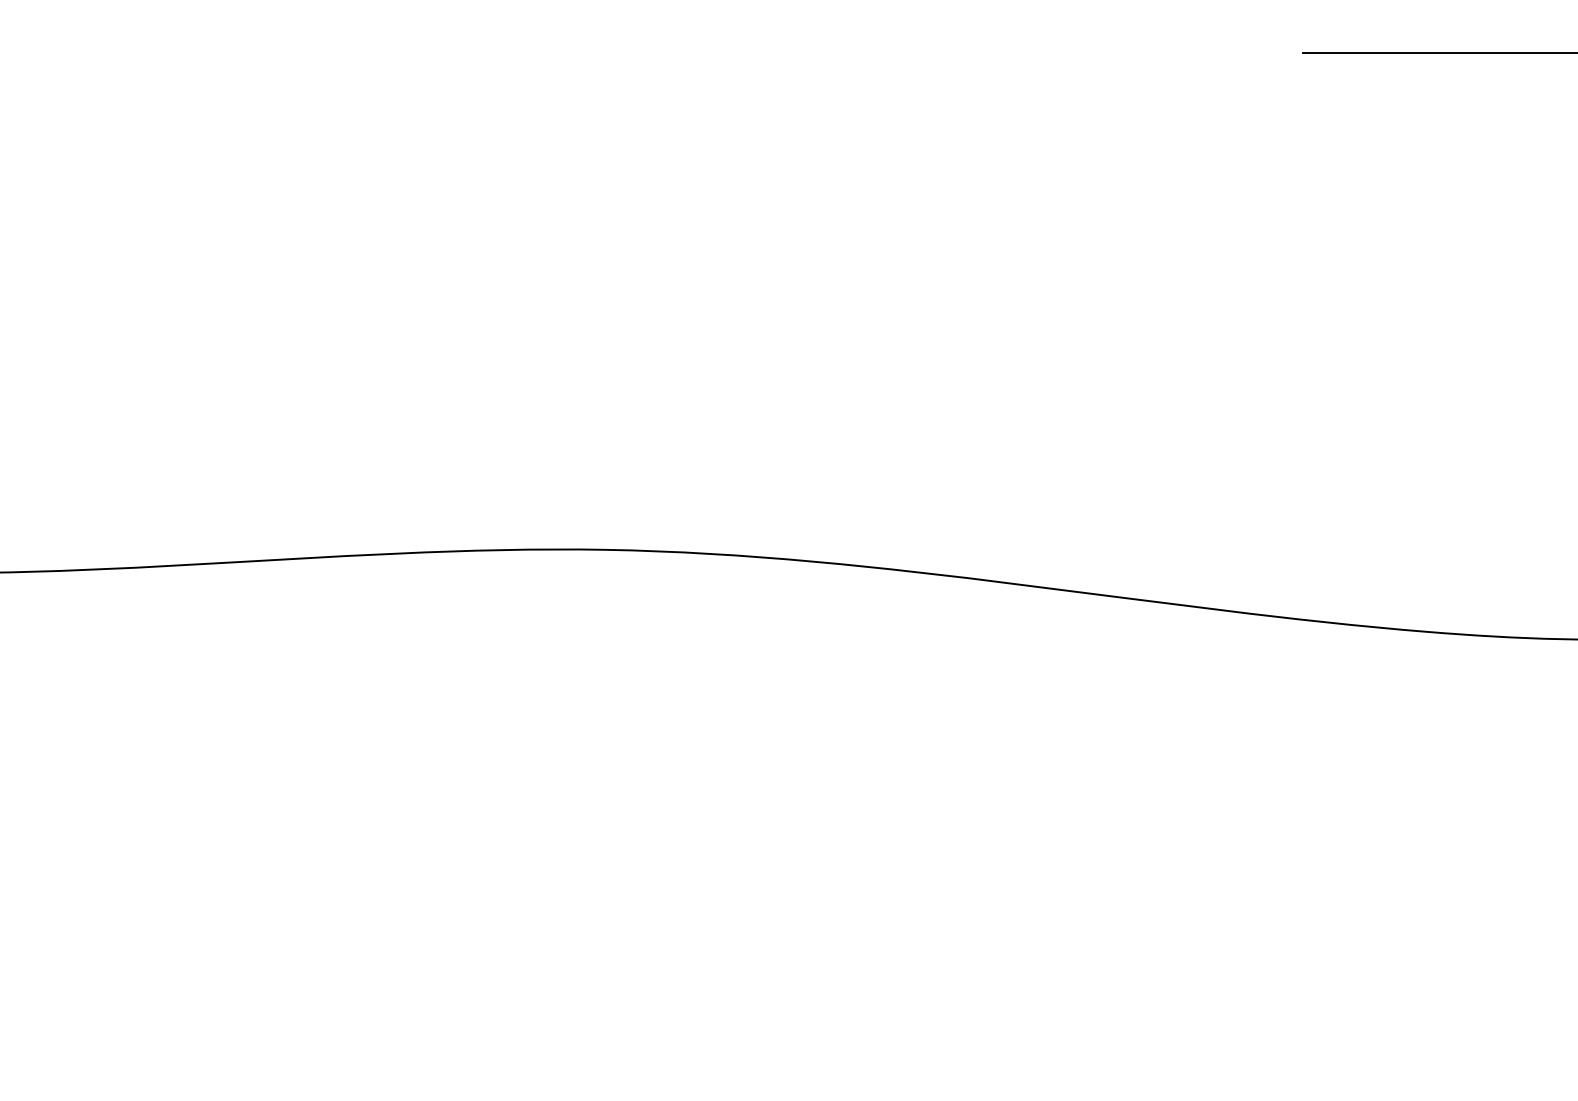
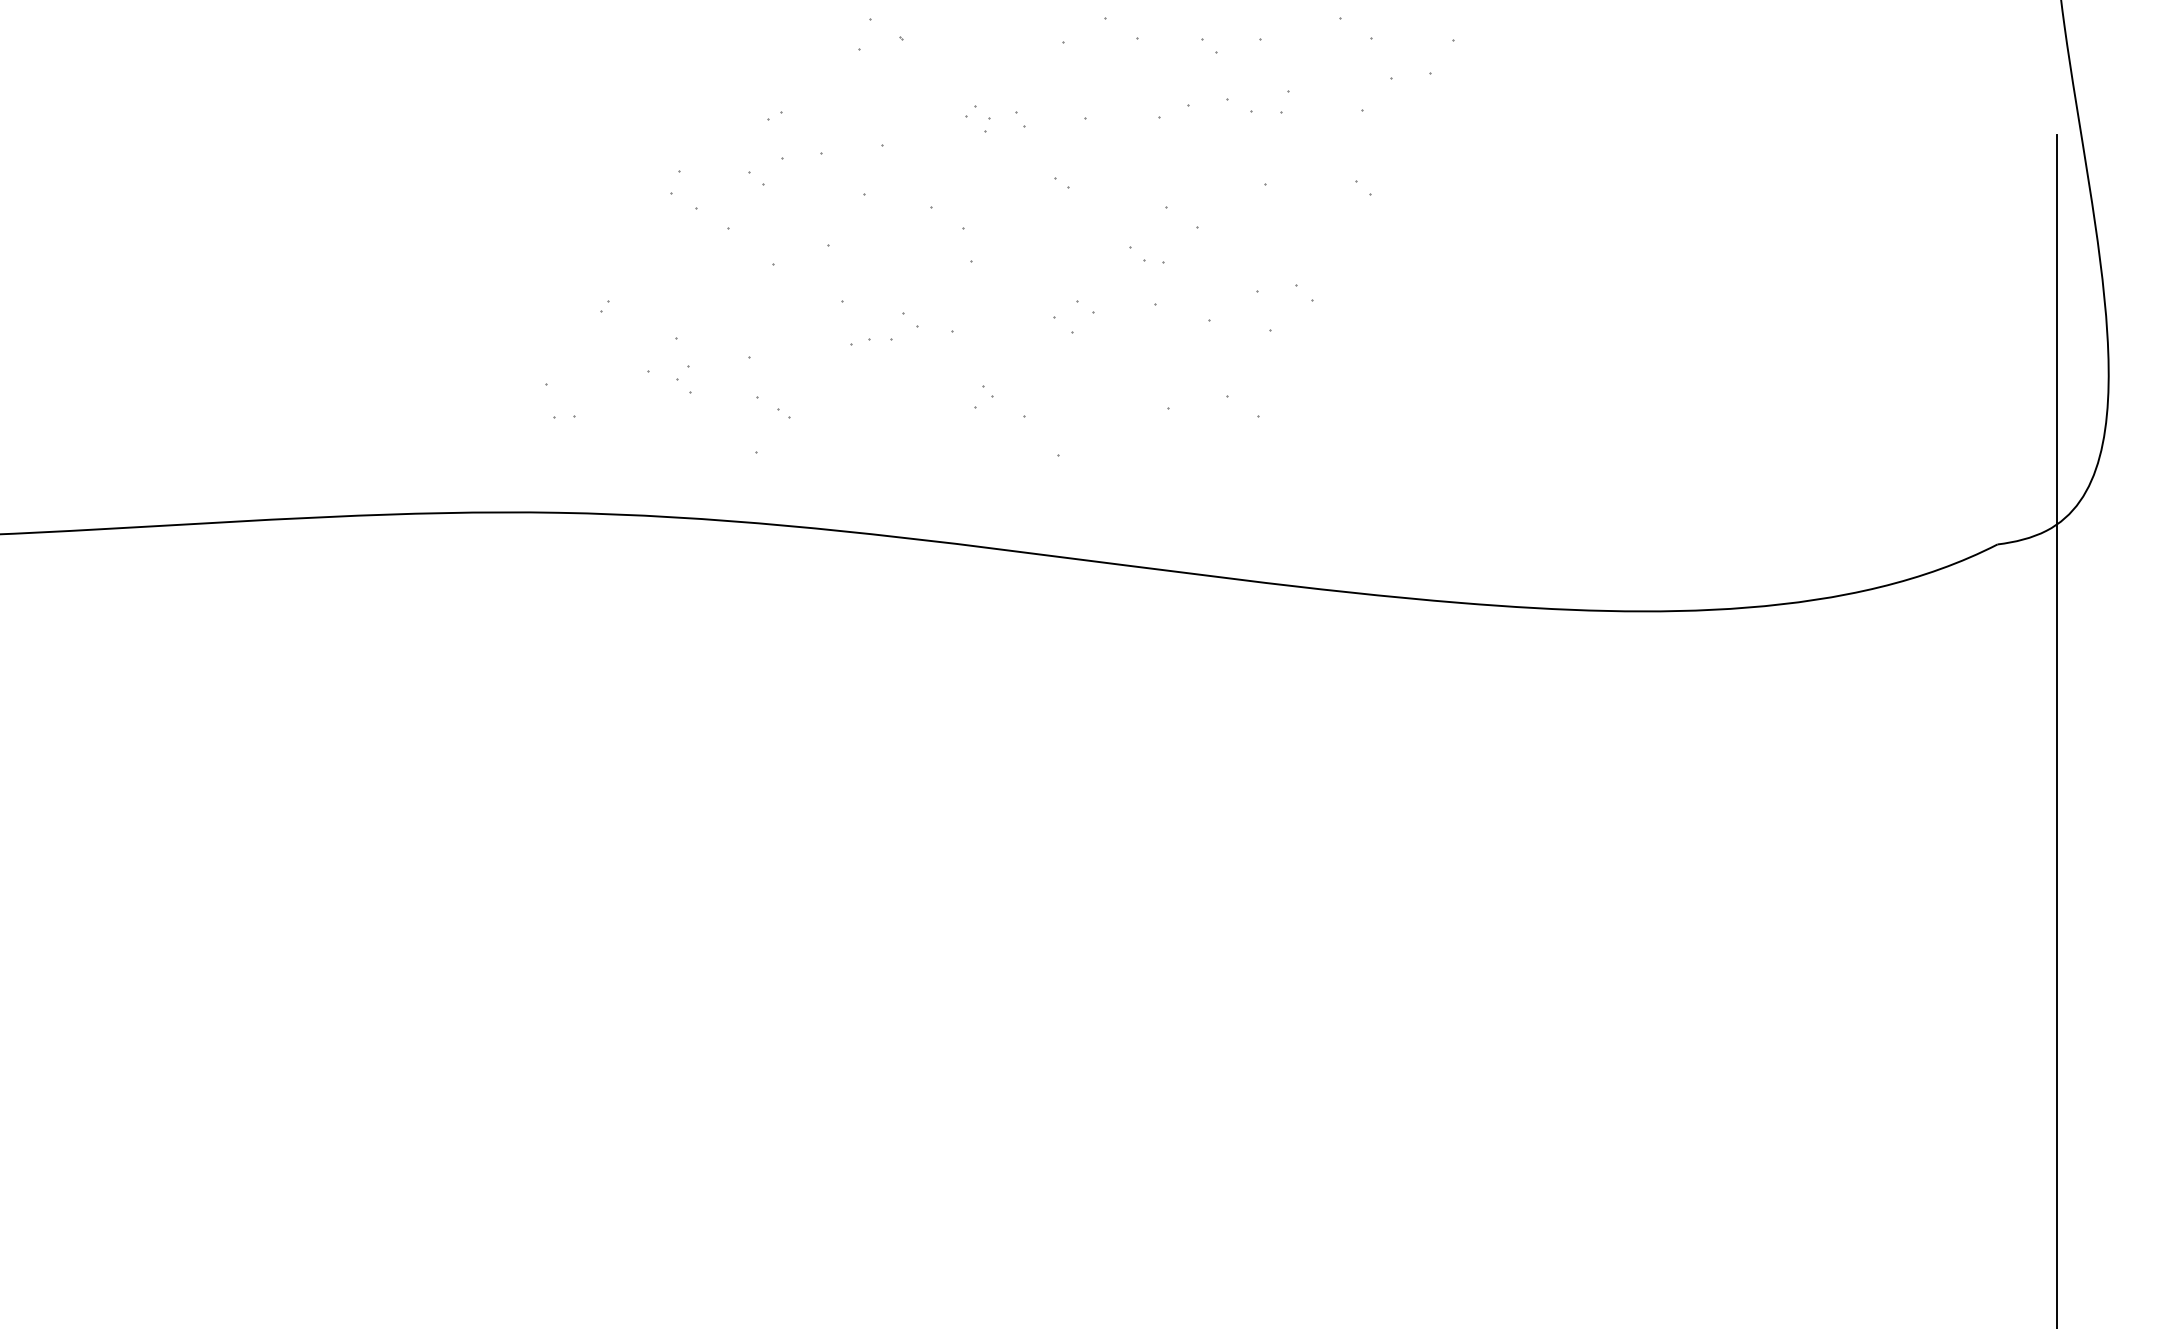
hatch: (1007, 297) -> (999, 235), added

